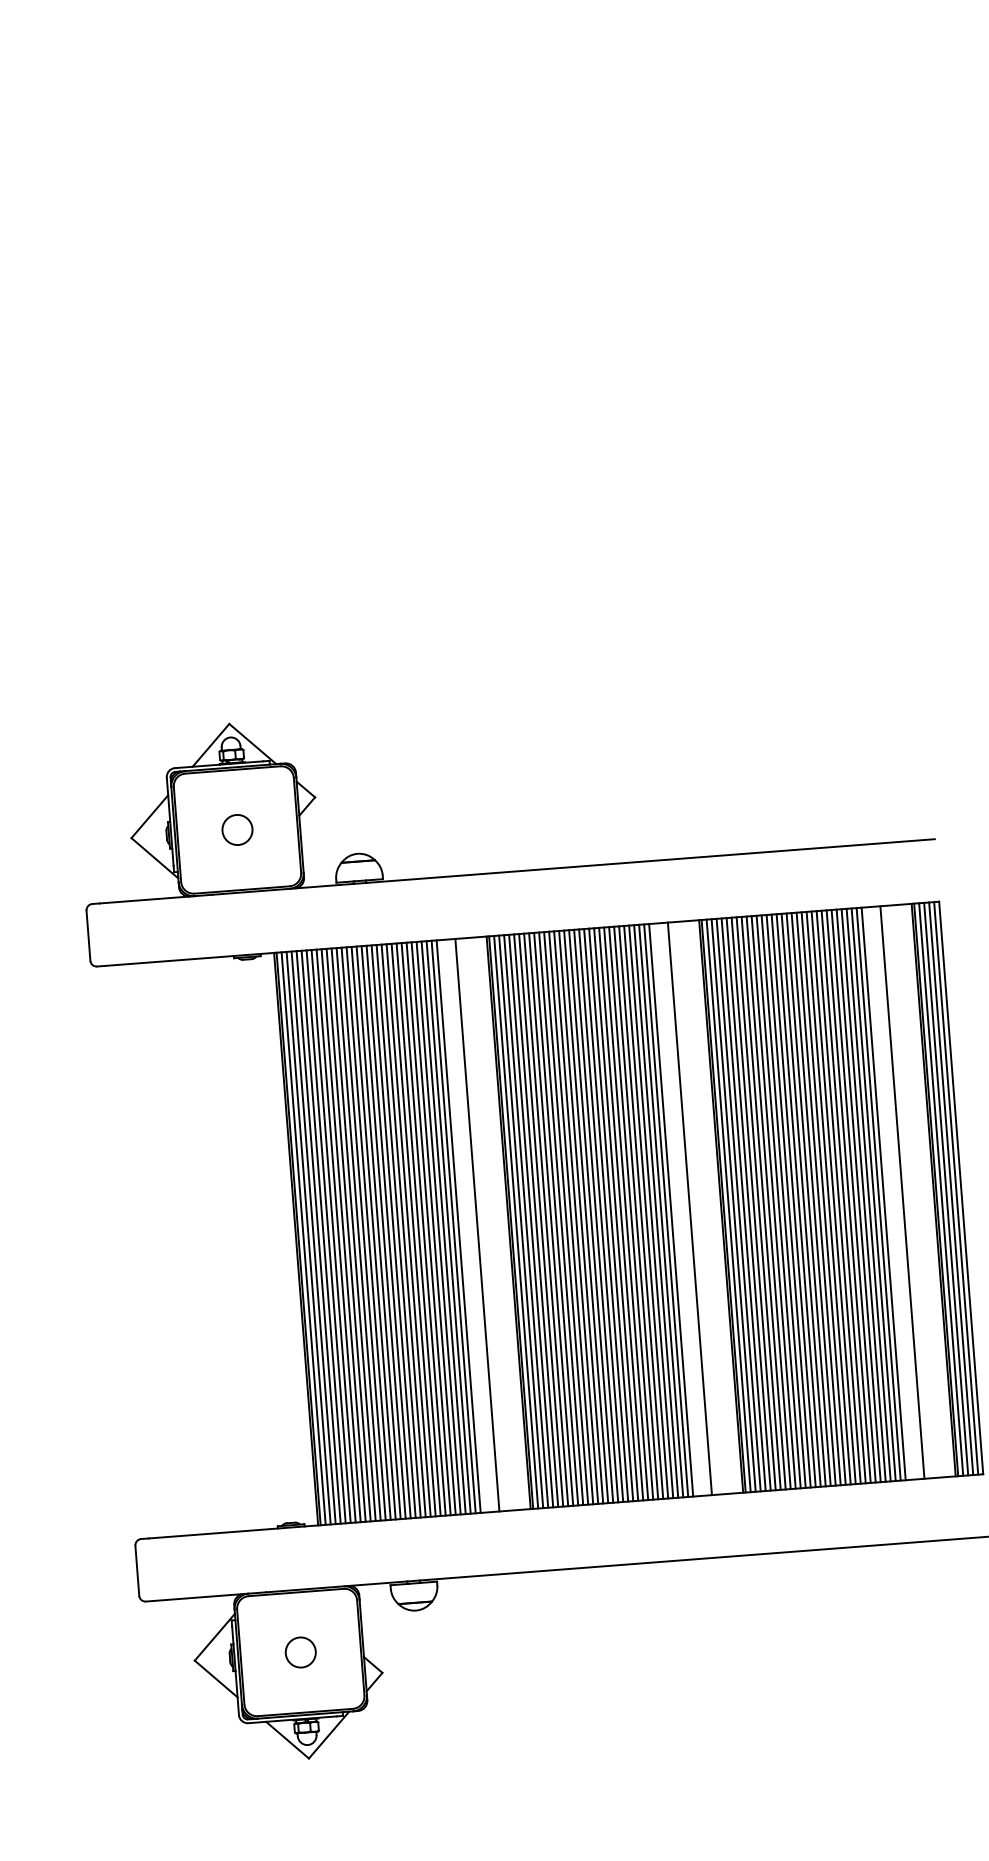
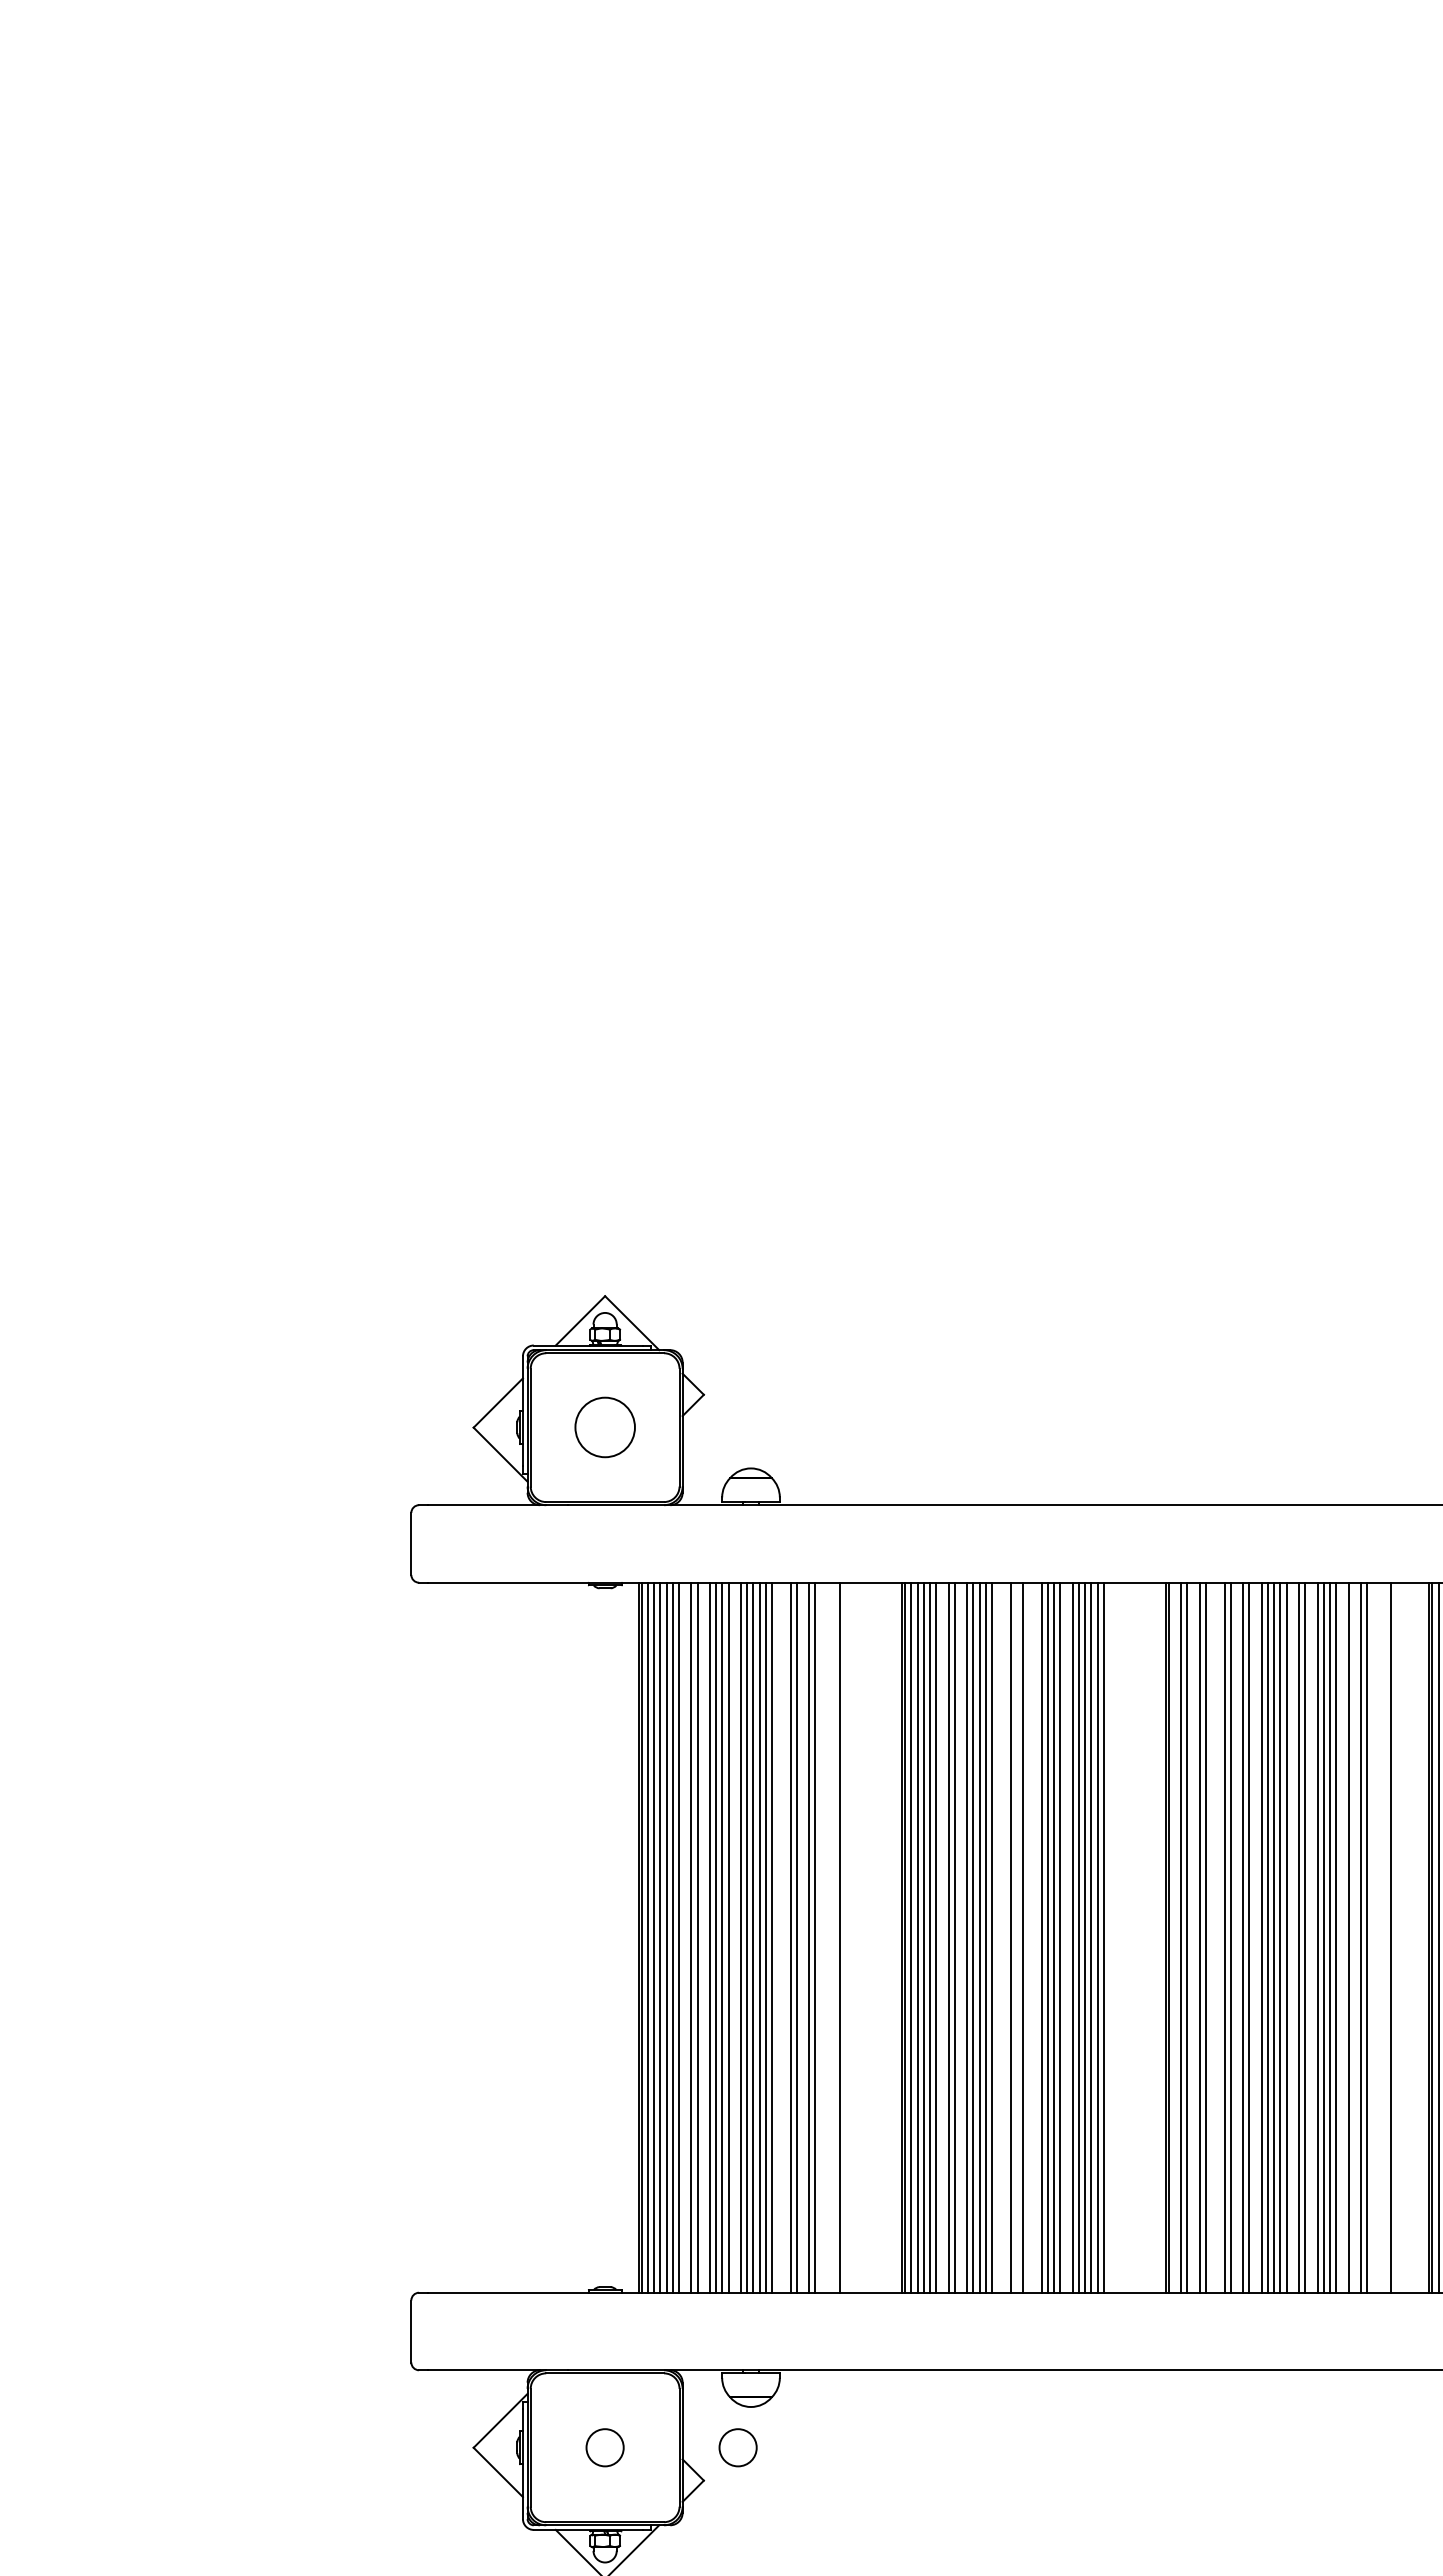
circle: (236, 829) -> (604, 1427), size x1.6
line: (873, 1194) -> (1354, 1937), removed
line: (863, 1195) -> (1342, 1937), removed
line: (838, 1197) -> (1311, 1937), removed
line: (823, 1198) -> (1292, 1937), removed
line: (793, 1200) -> (1255, 1937), removed
line: (779, 1201) -> (1237, 1937), removed
line: (758, 1203) -> (1212, 1937), removed
line: (763, 1203) -> (1218, 1937), removed
line: (743, 1204) -> (1193, 1937), removed
line: (729, 1205) -> (1175, 1937), removed
line: (689, 1208) -> (1126, 1937), removed
line: (641, 1212) -> (1066, 1937), removed
line: (611, 1214) -> (1029, 1937), removed
line: (616, 1214) -> (1035, 1937), removed
line: (600, 1215) -> (1016, 1937), removed
line: (586, 1216) -> (998, 1937), removed
line: (591, 1216) -> (1004, 1937), removed
line: (556, 1218) -> (961, 1937), removed
line: (541, 1220) -> (942, 1937), removed
line: (477, 1225) -> (863, 1937), removed
line: (453, 1226) -> (833, 1937), removed
line: (443, 1227) -> (821, 1937), removed
line: (448, 1227) -> (827, 1937), removed
line: (428, 1228) -> (802, 1937), removed
line: (413, 1229) -> (784, 1937), removed
line: (408, 1230) -> (778, 1937), removed
line: (373, 1233) -> (734, 1937), removed
line: (348, 1234) -> (703, 1937), removed
line: (333, 1236) -> (685, 1937), removed
circle: (407, 1644) -> (737, 2447), added

